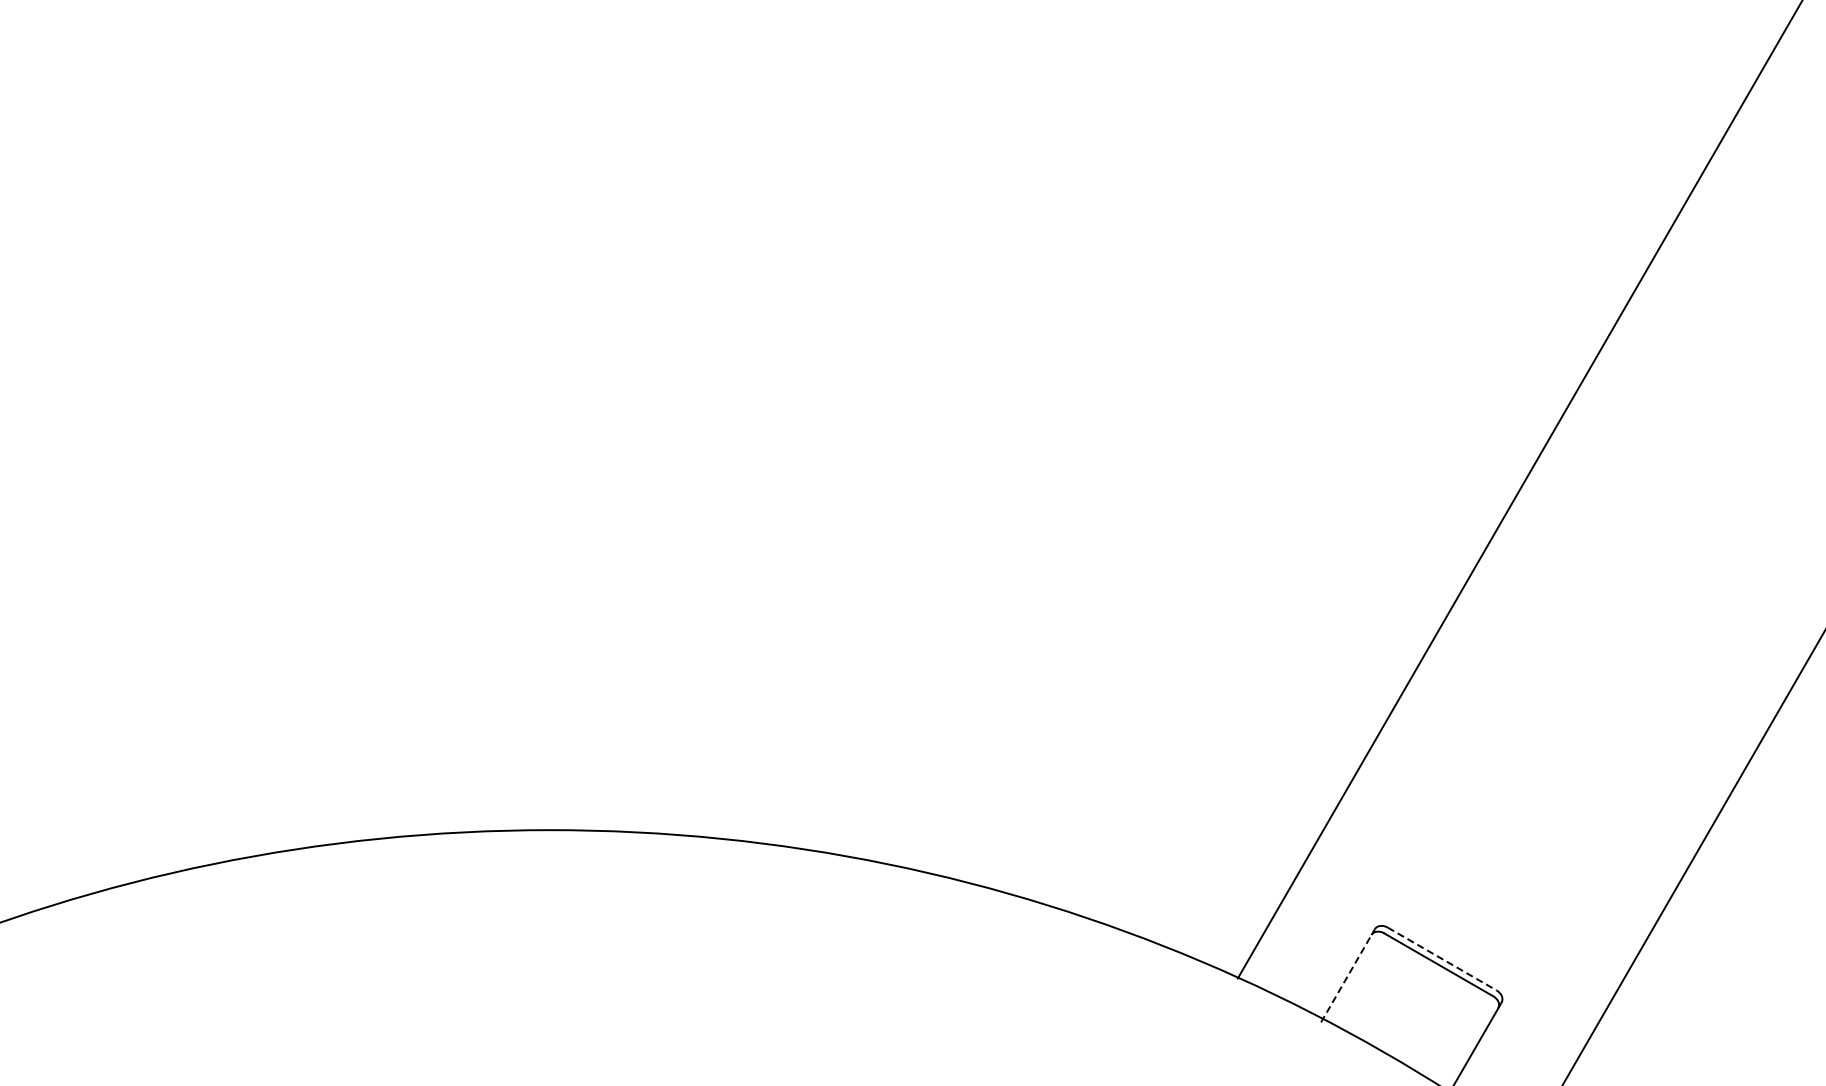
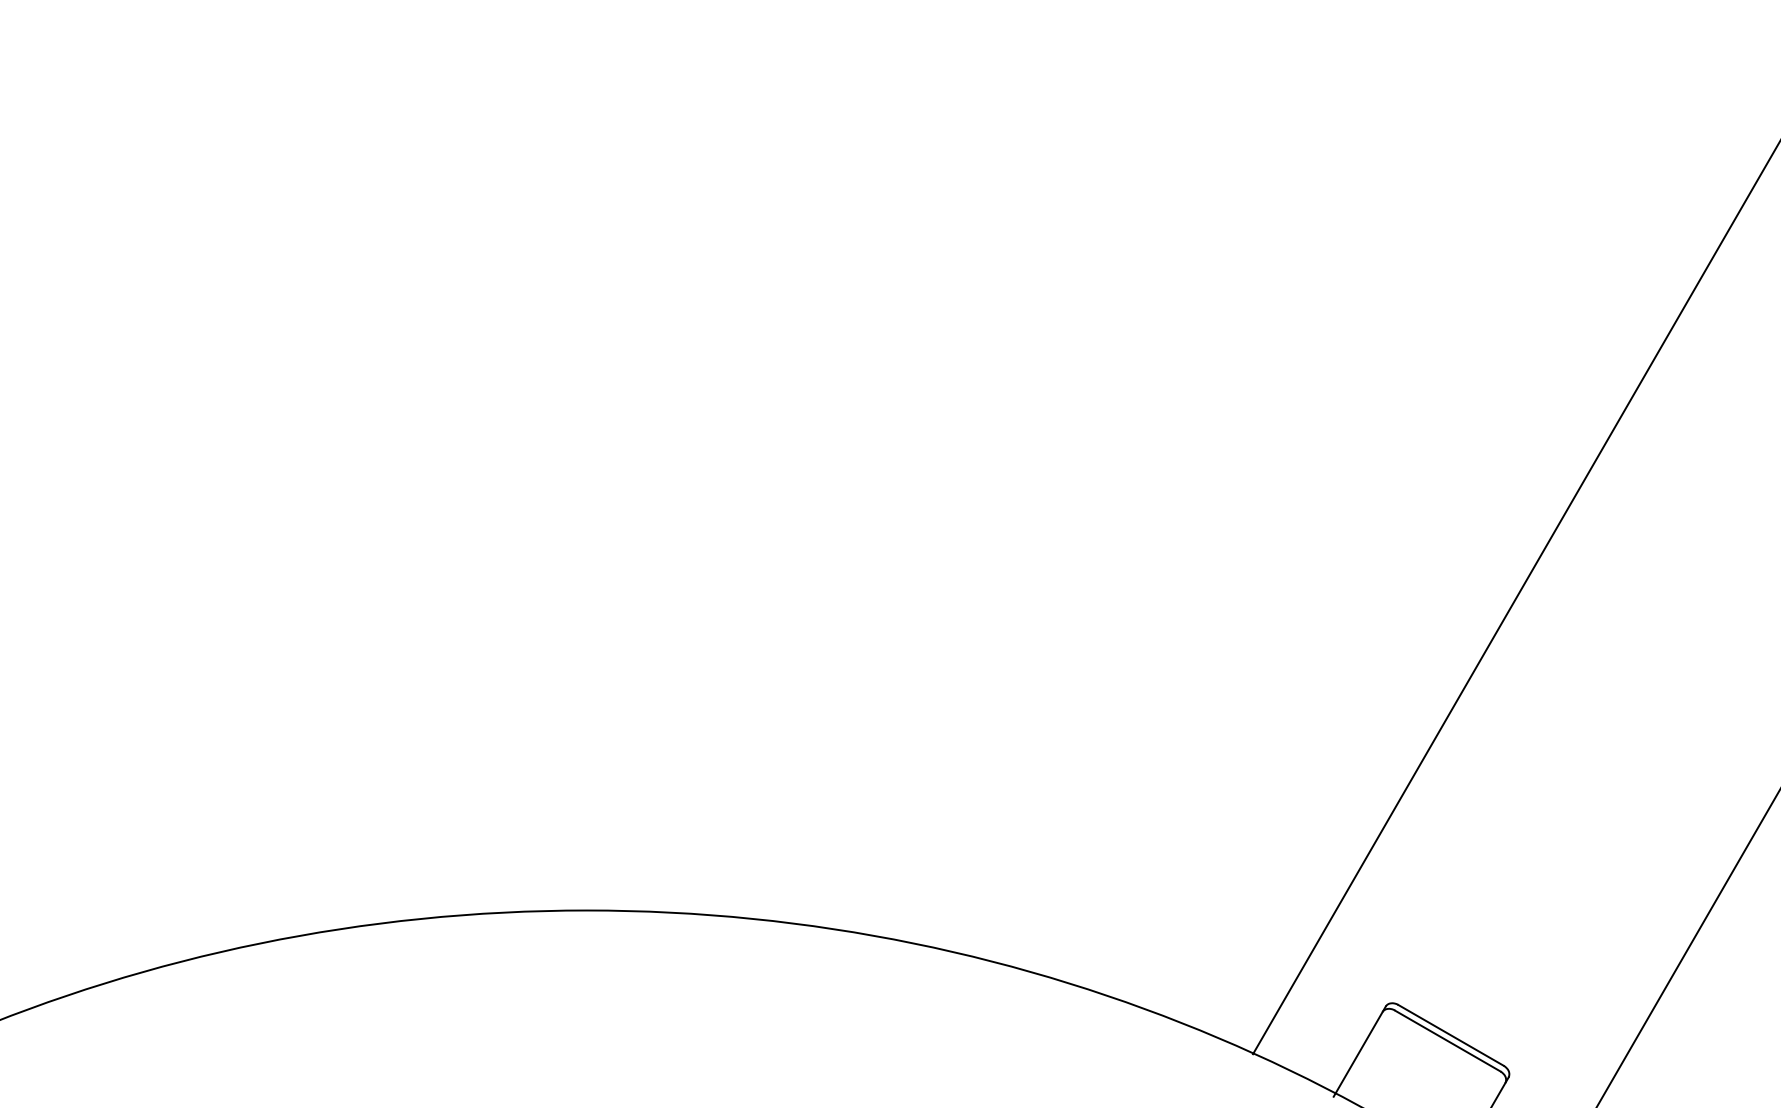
line: (1442, 959) -> (1451, 1035), dashed -> solid
line: (1347, 975) -> (1359, 1051), dashed -> solid

